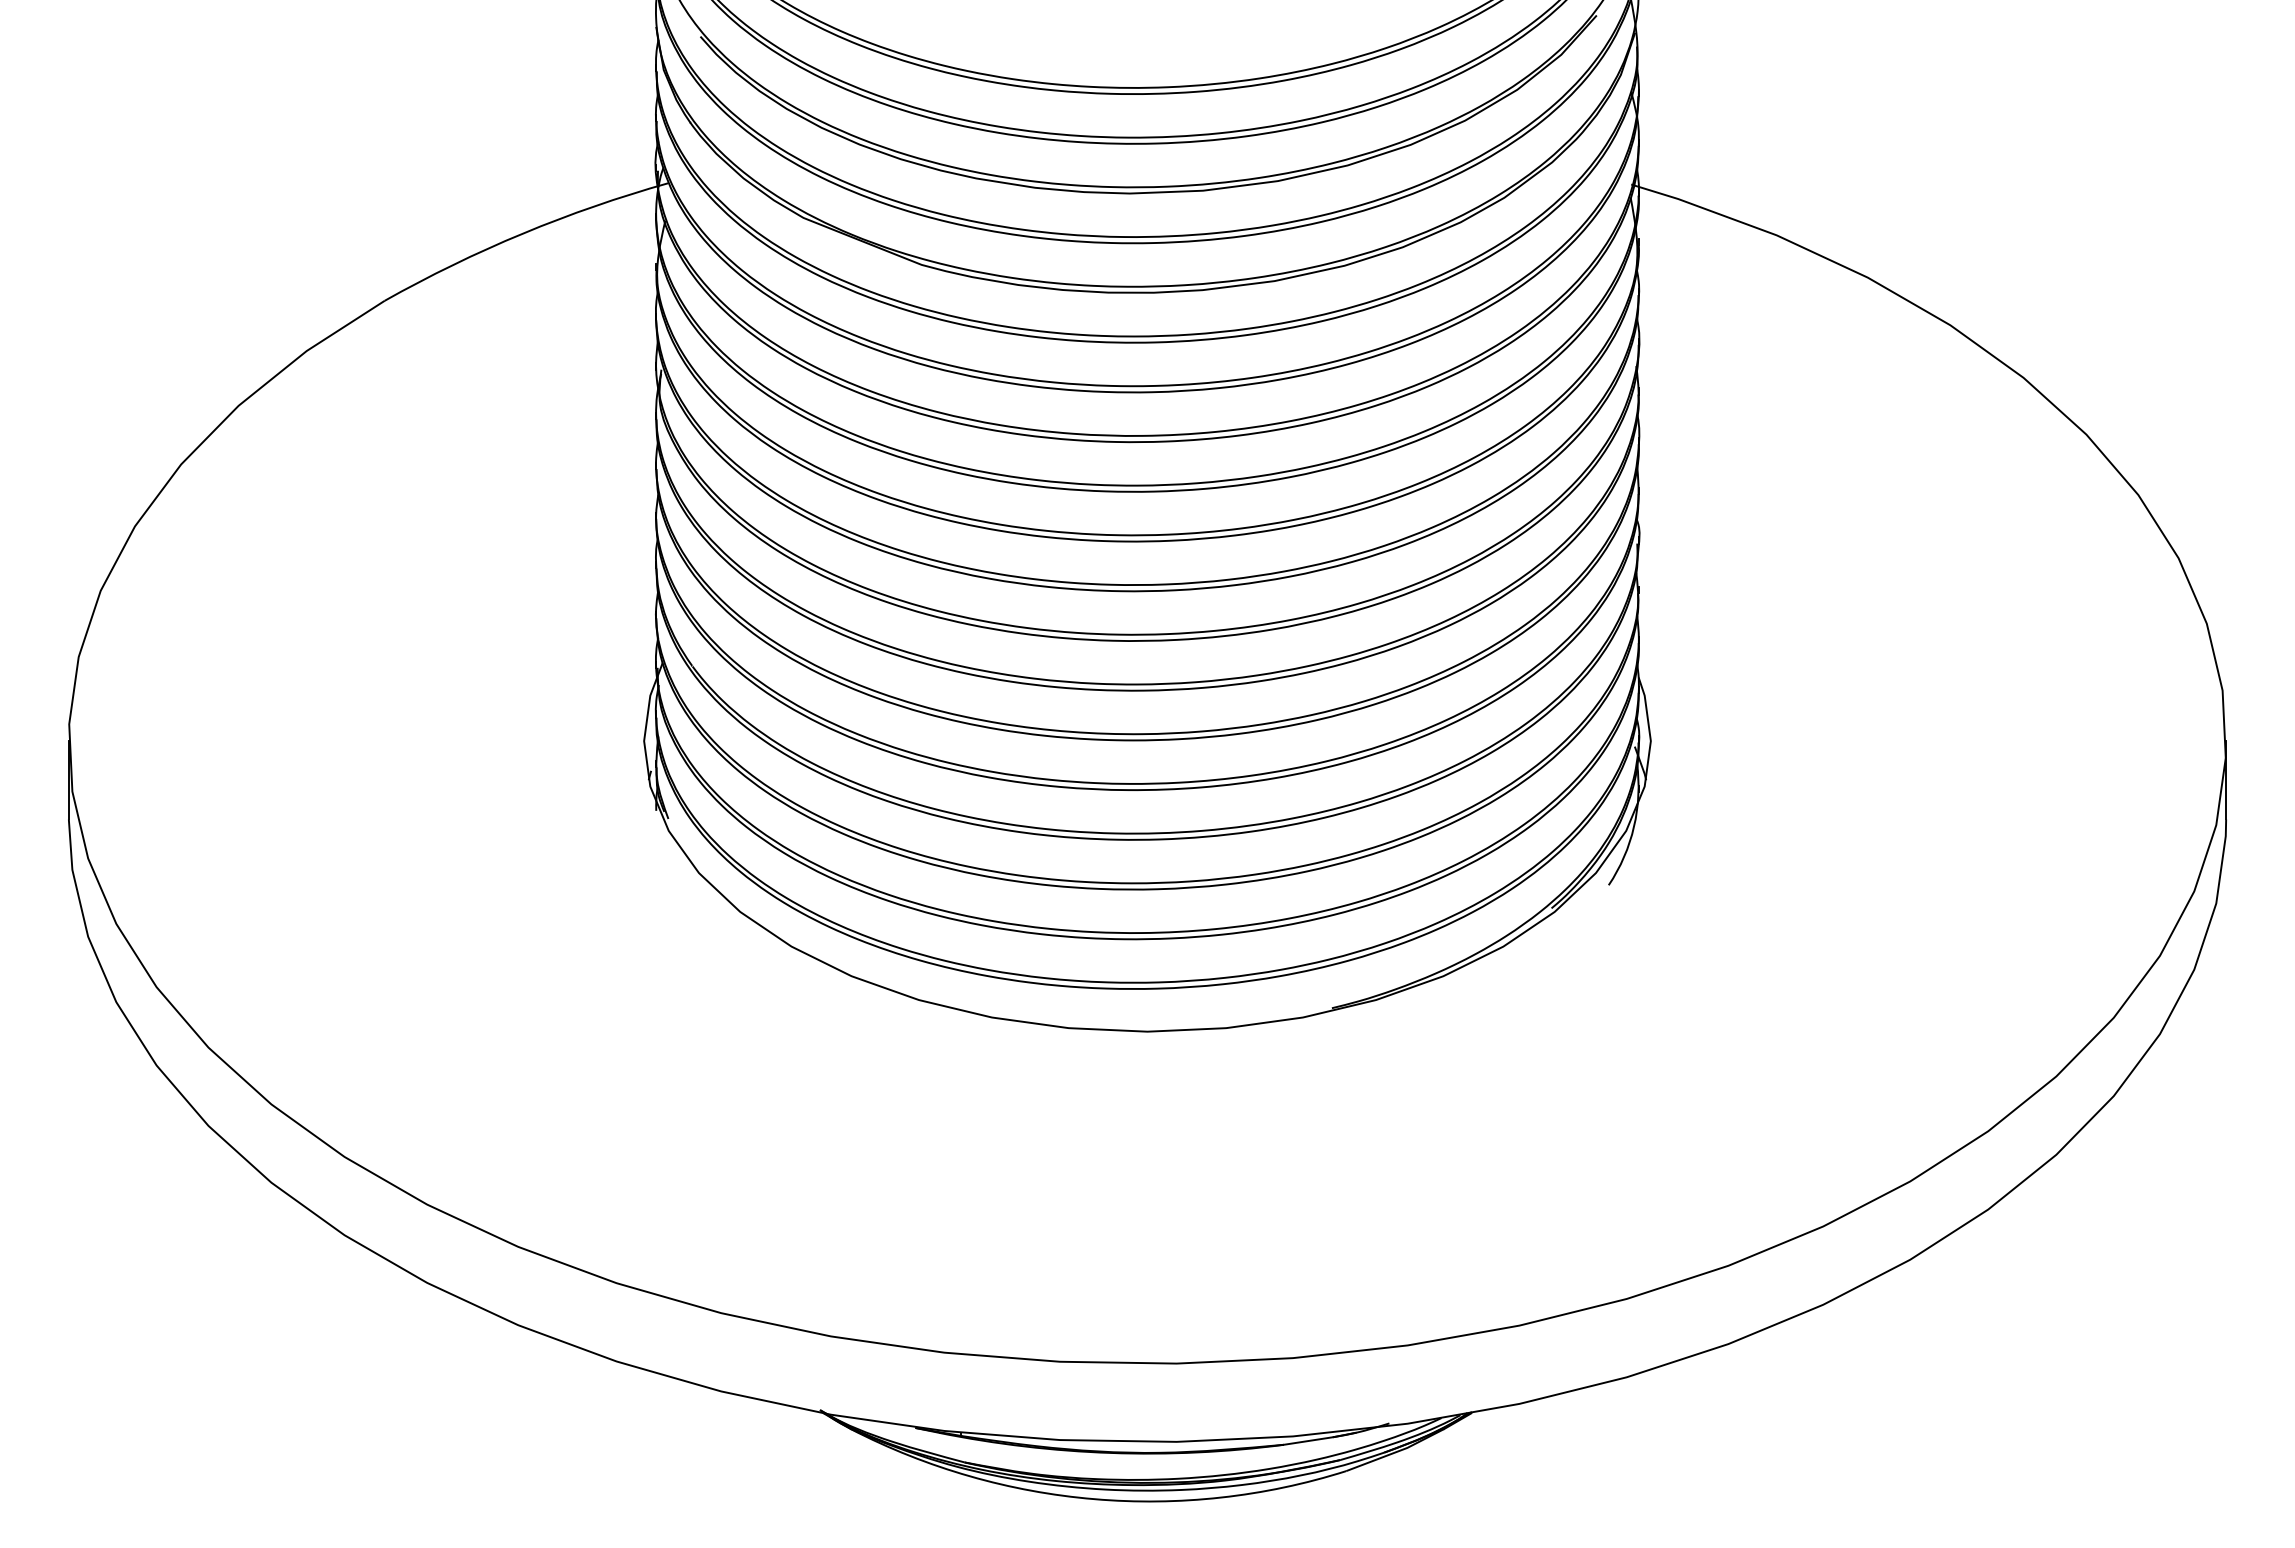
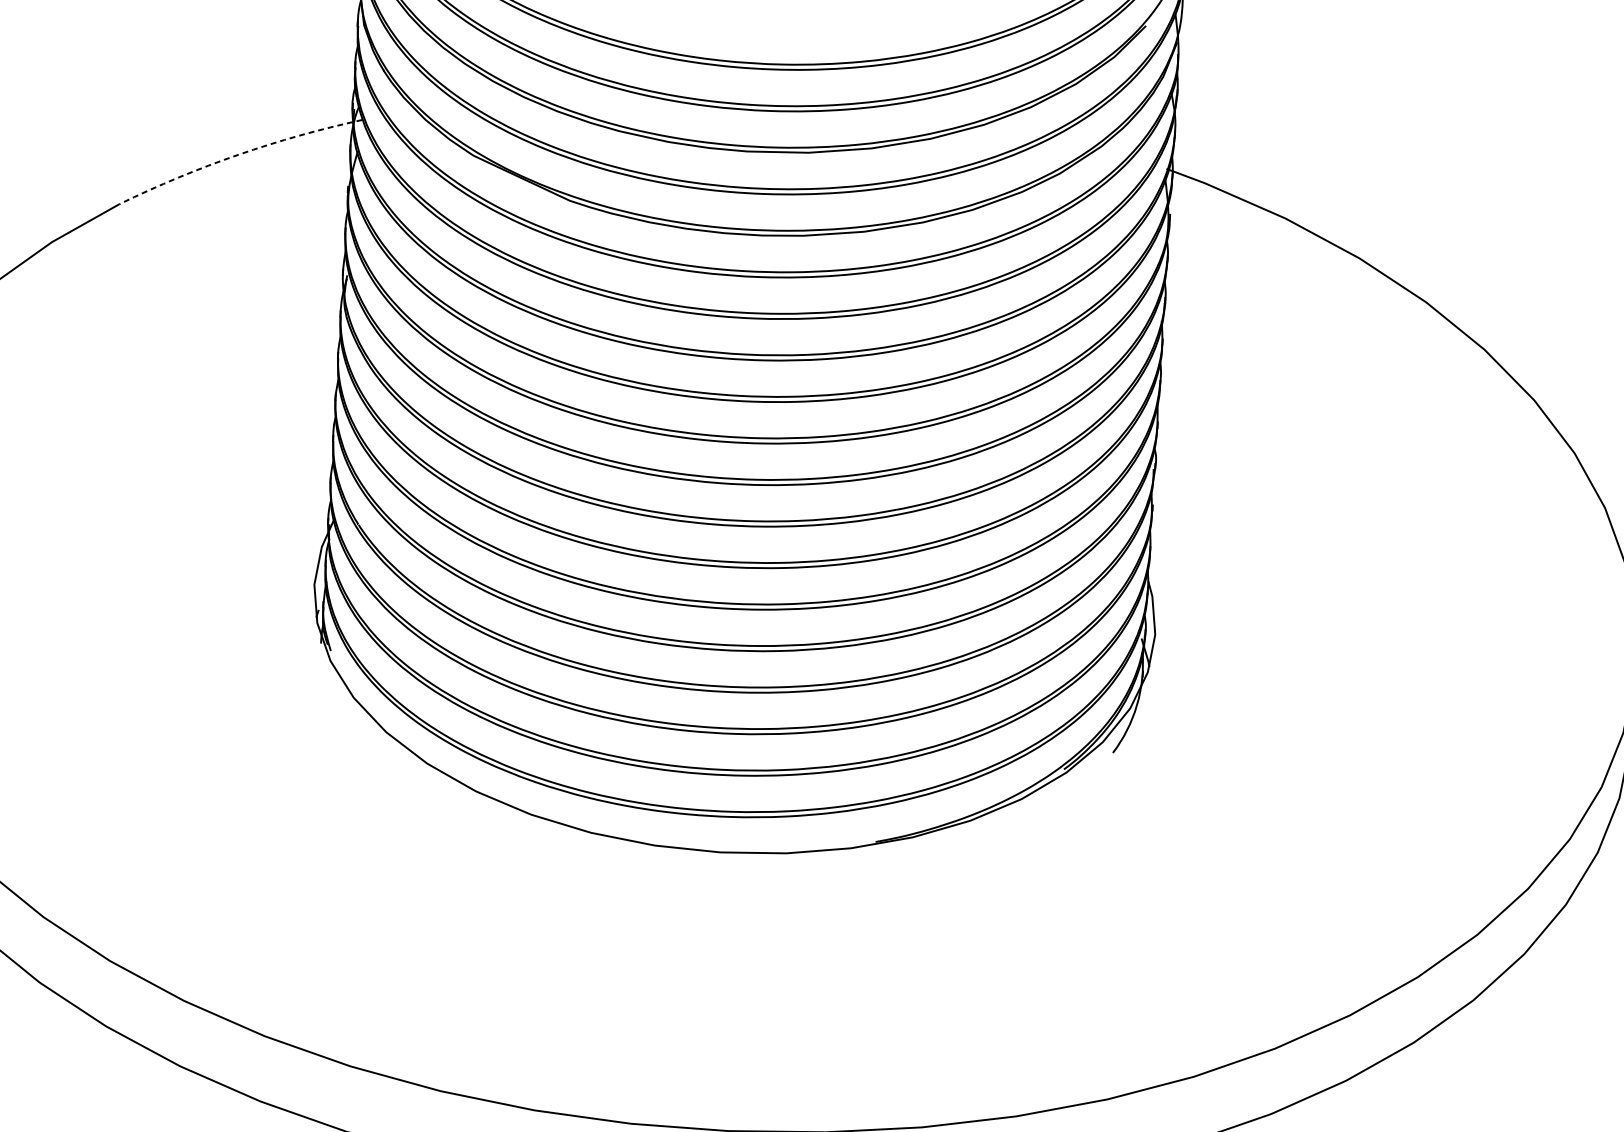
arc: (523, 233) -> (238, 154), solid -> dashed

